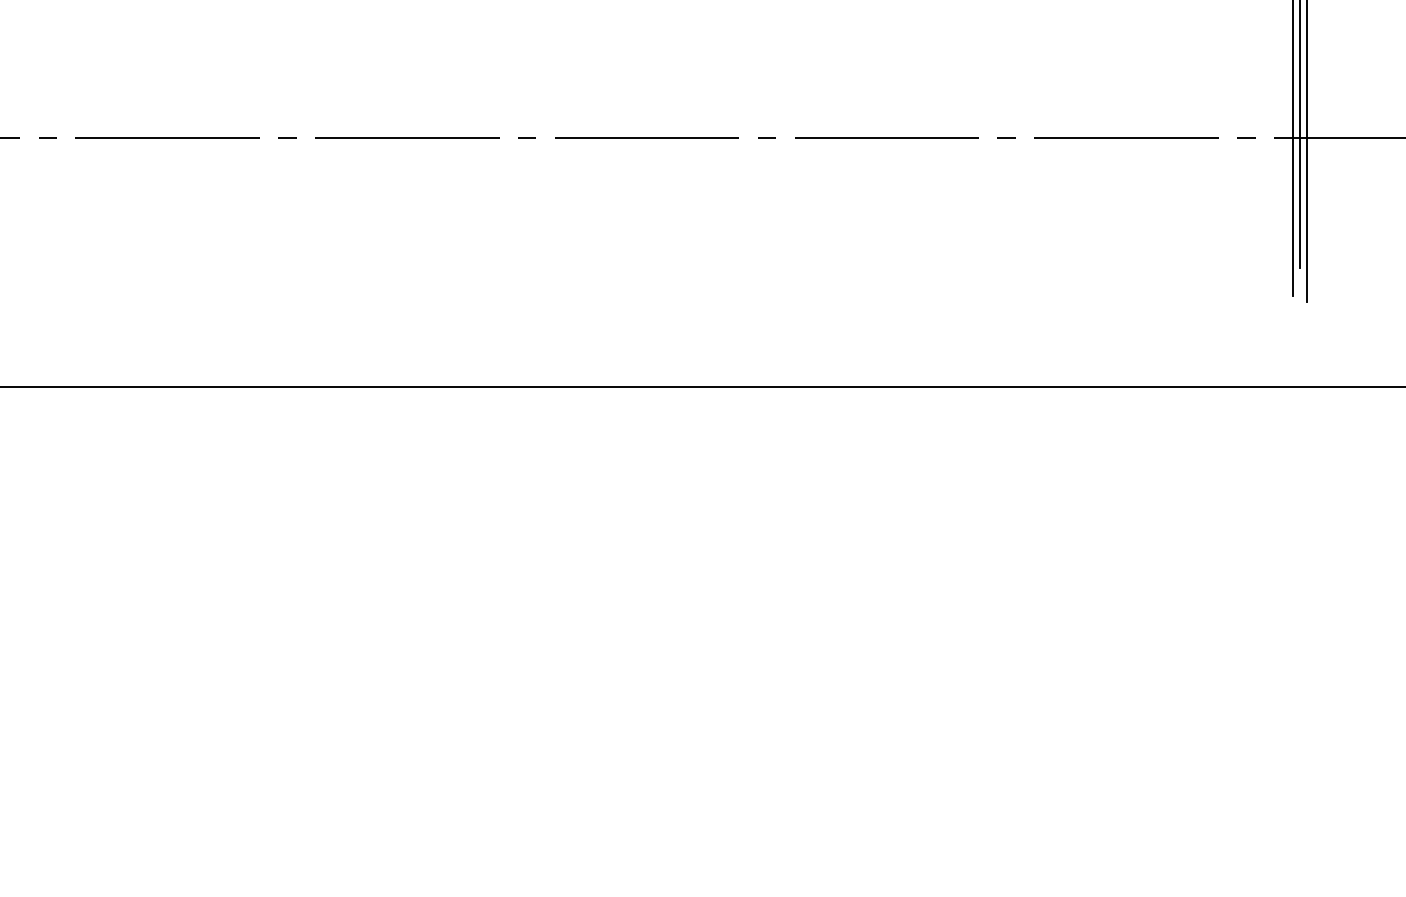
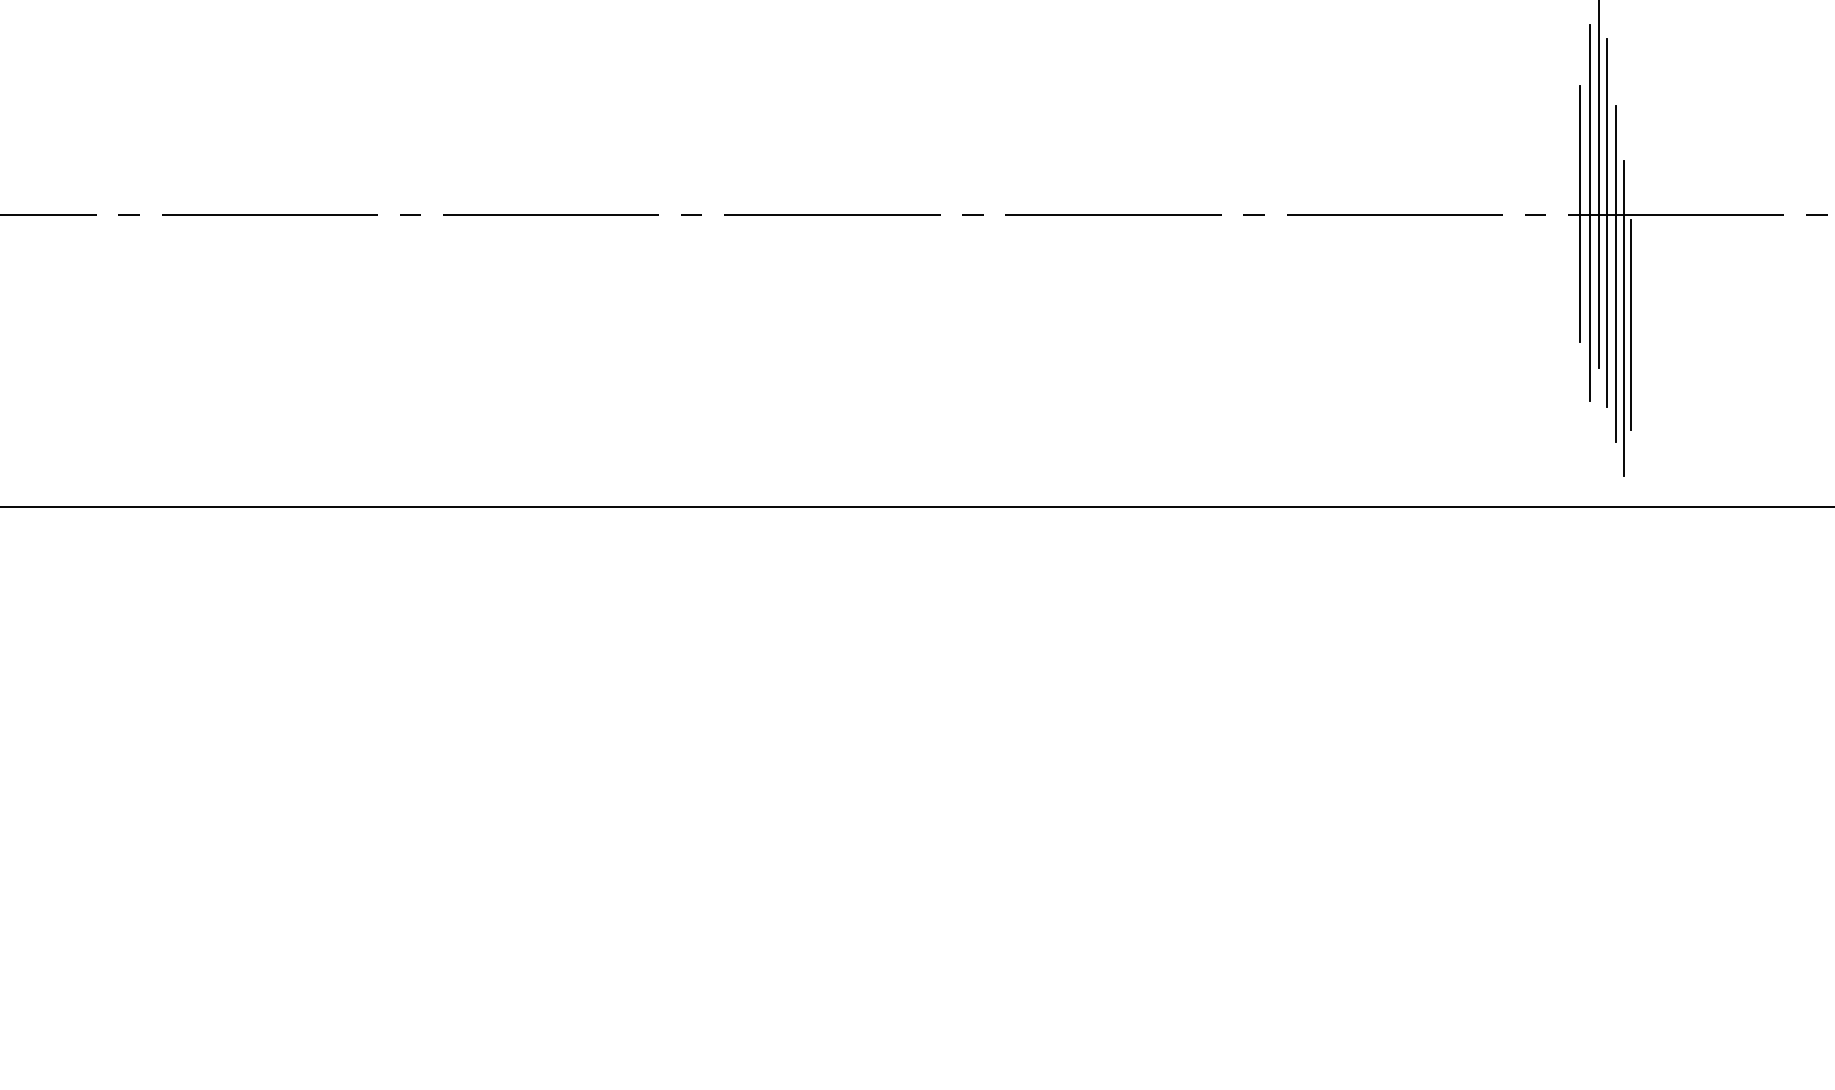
line: (1283, 136) -> (1579, 213), added
line: (1314, 187) -> (1615, 273), added
line: (1322, 226) -> (1624, 318), added
line: (1328, 231) -> (1631, 324), added

